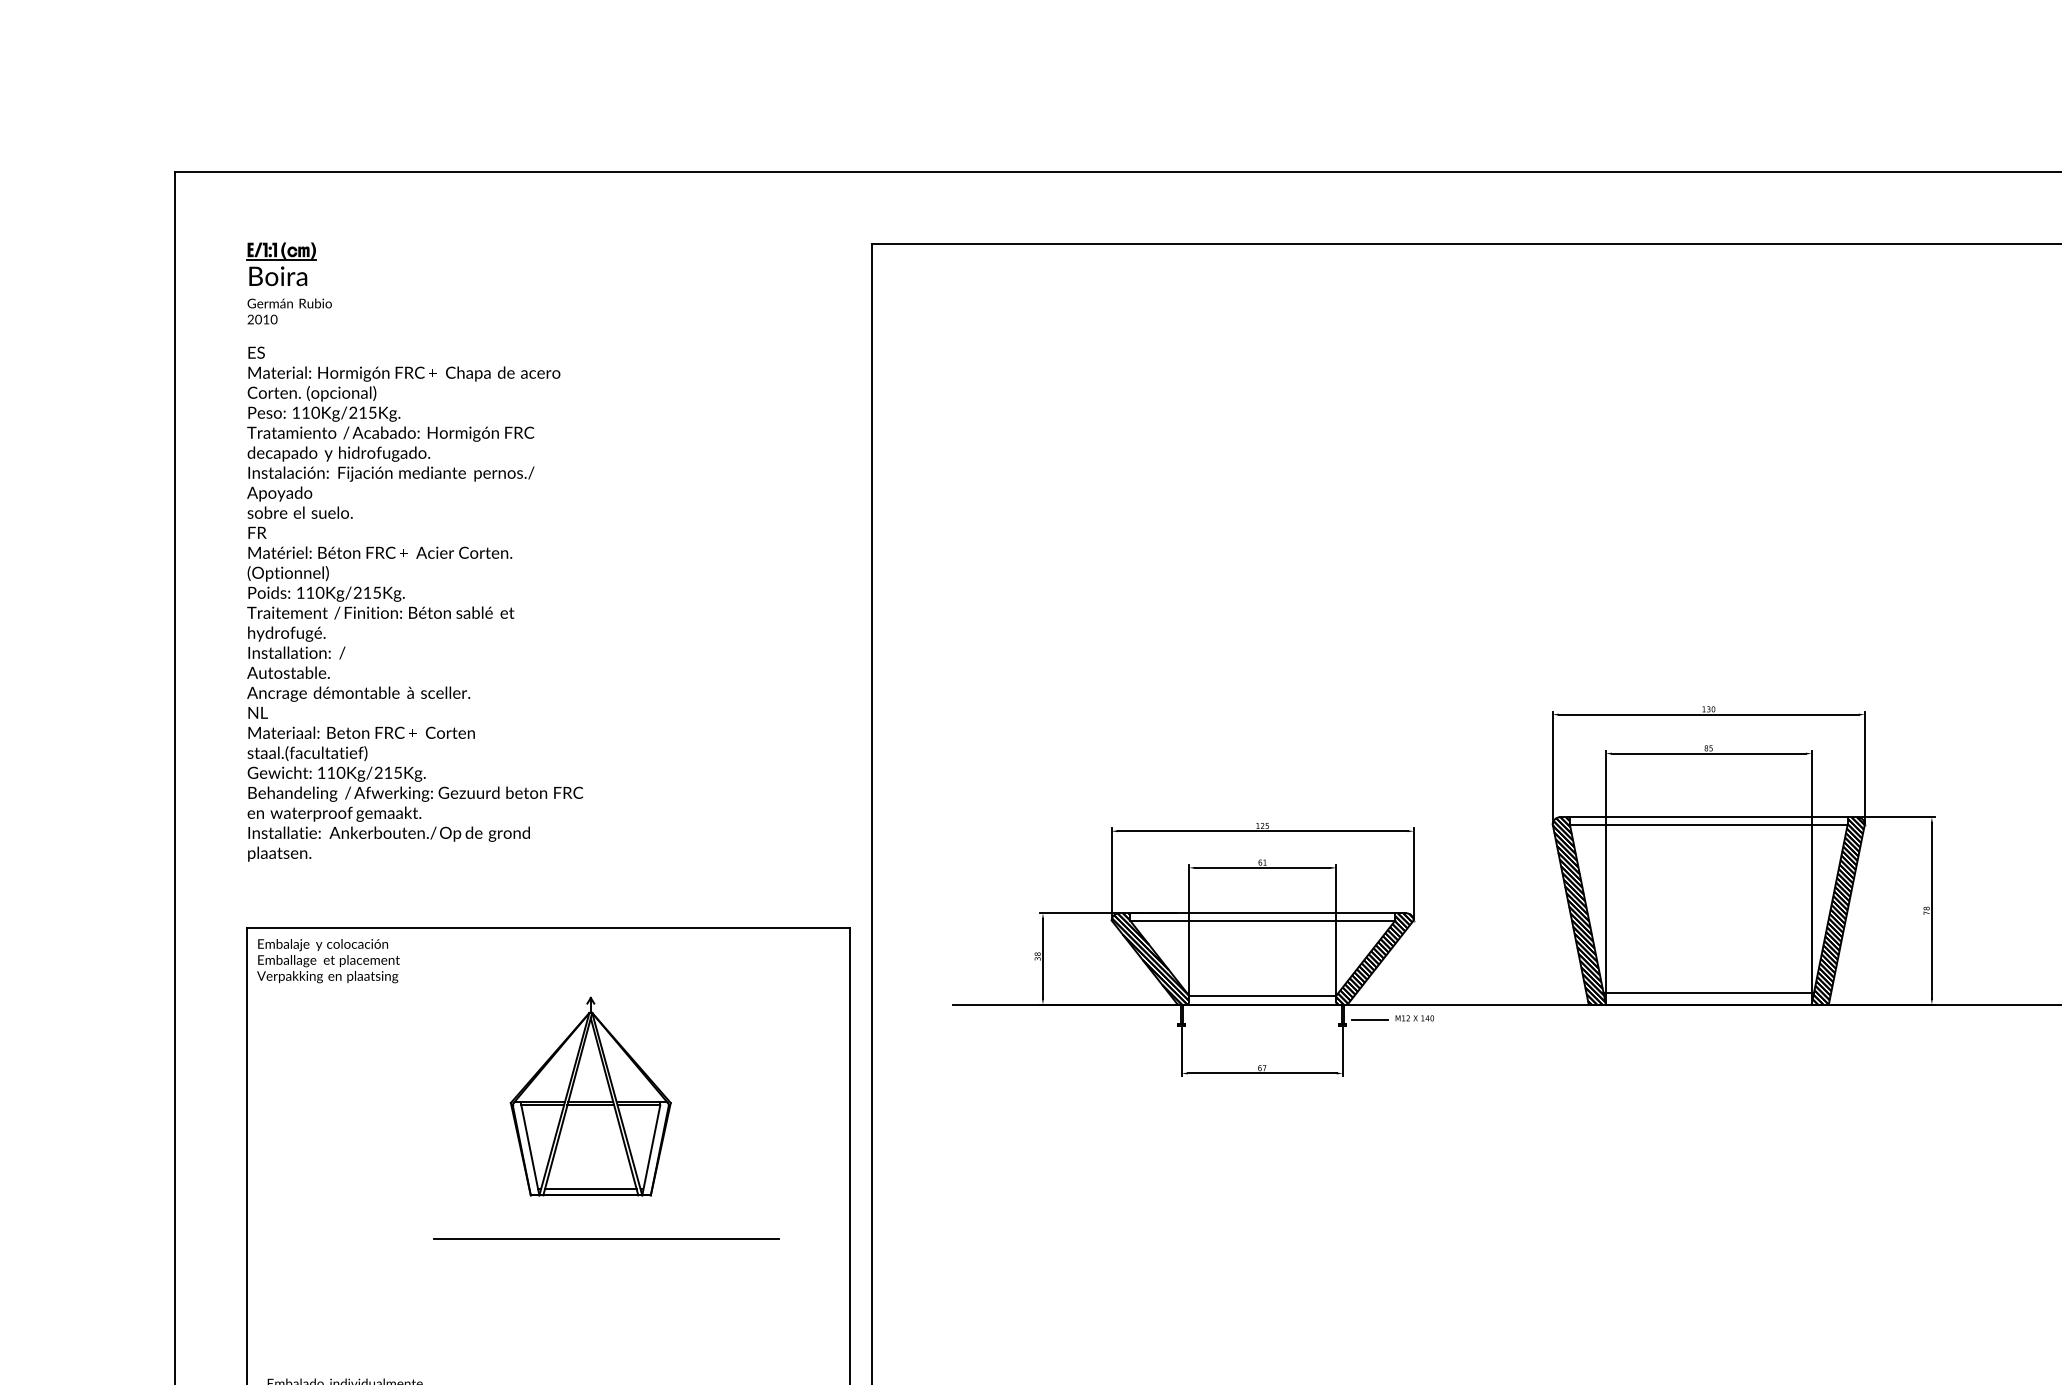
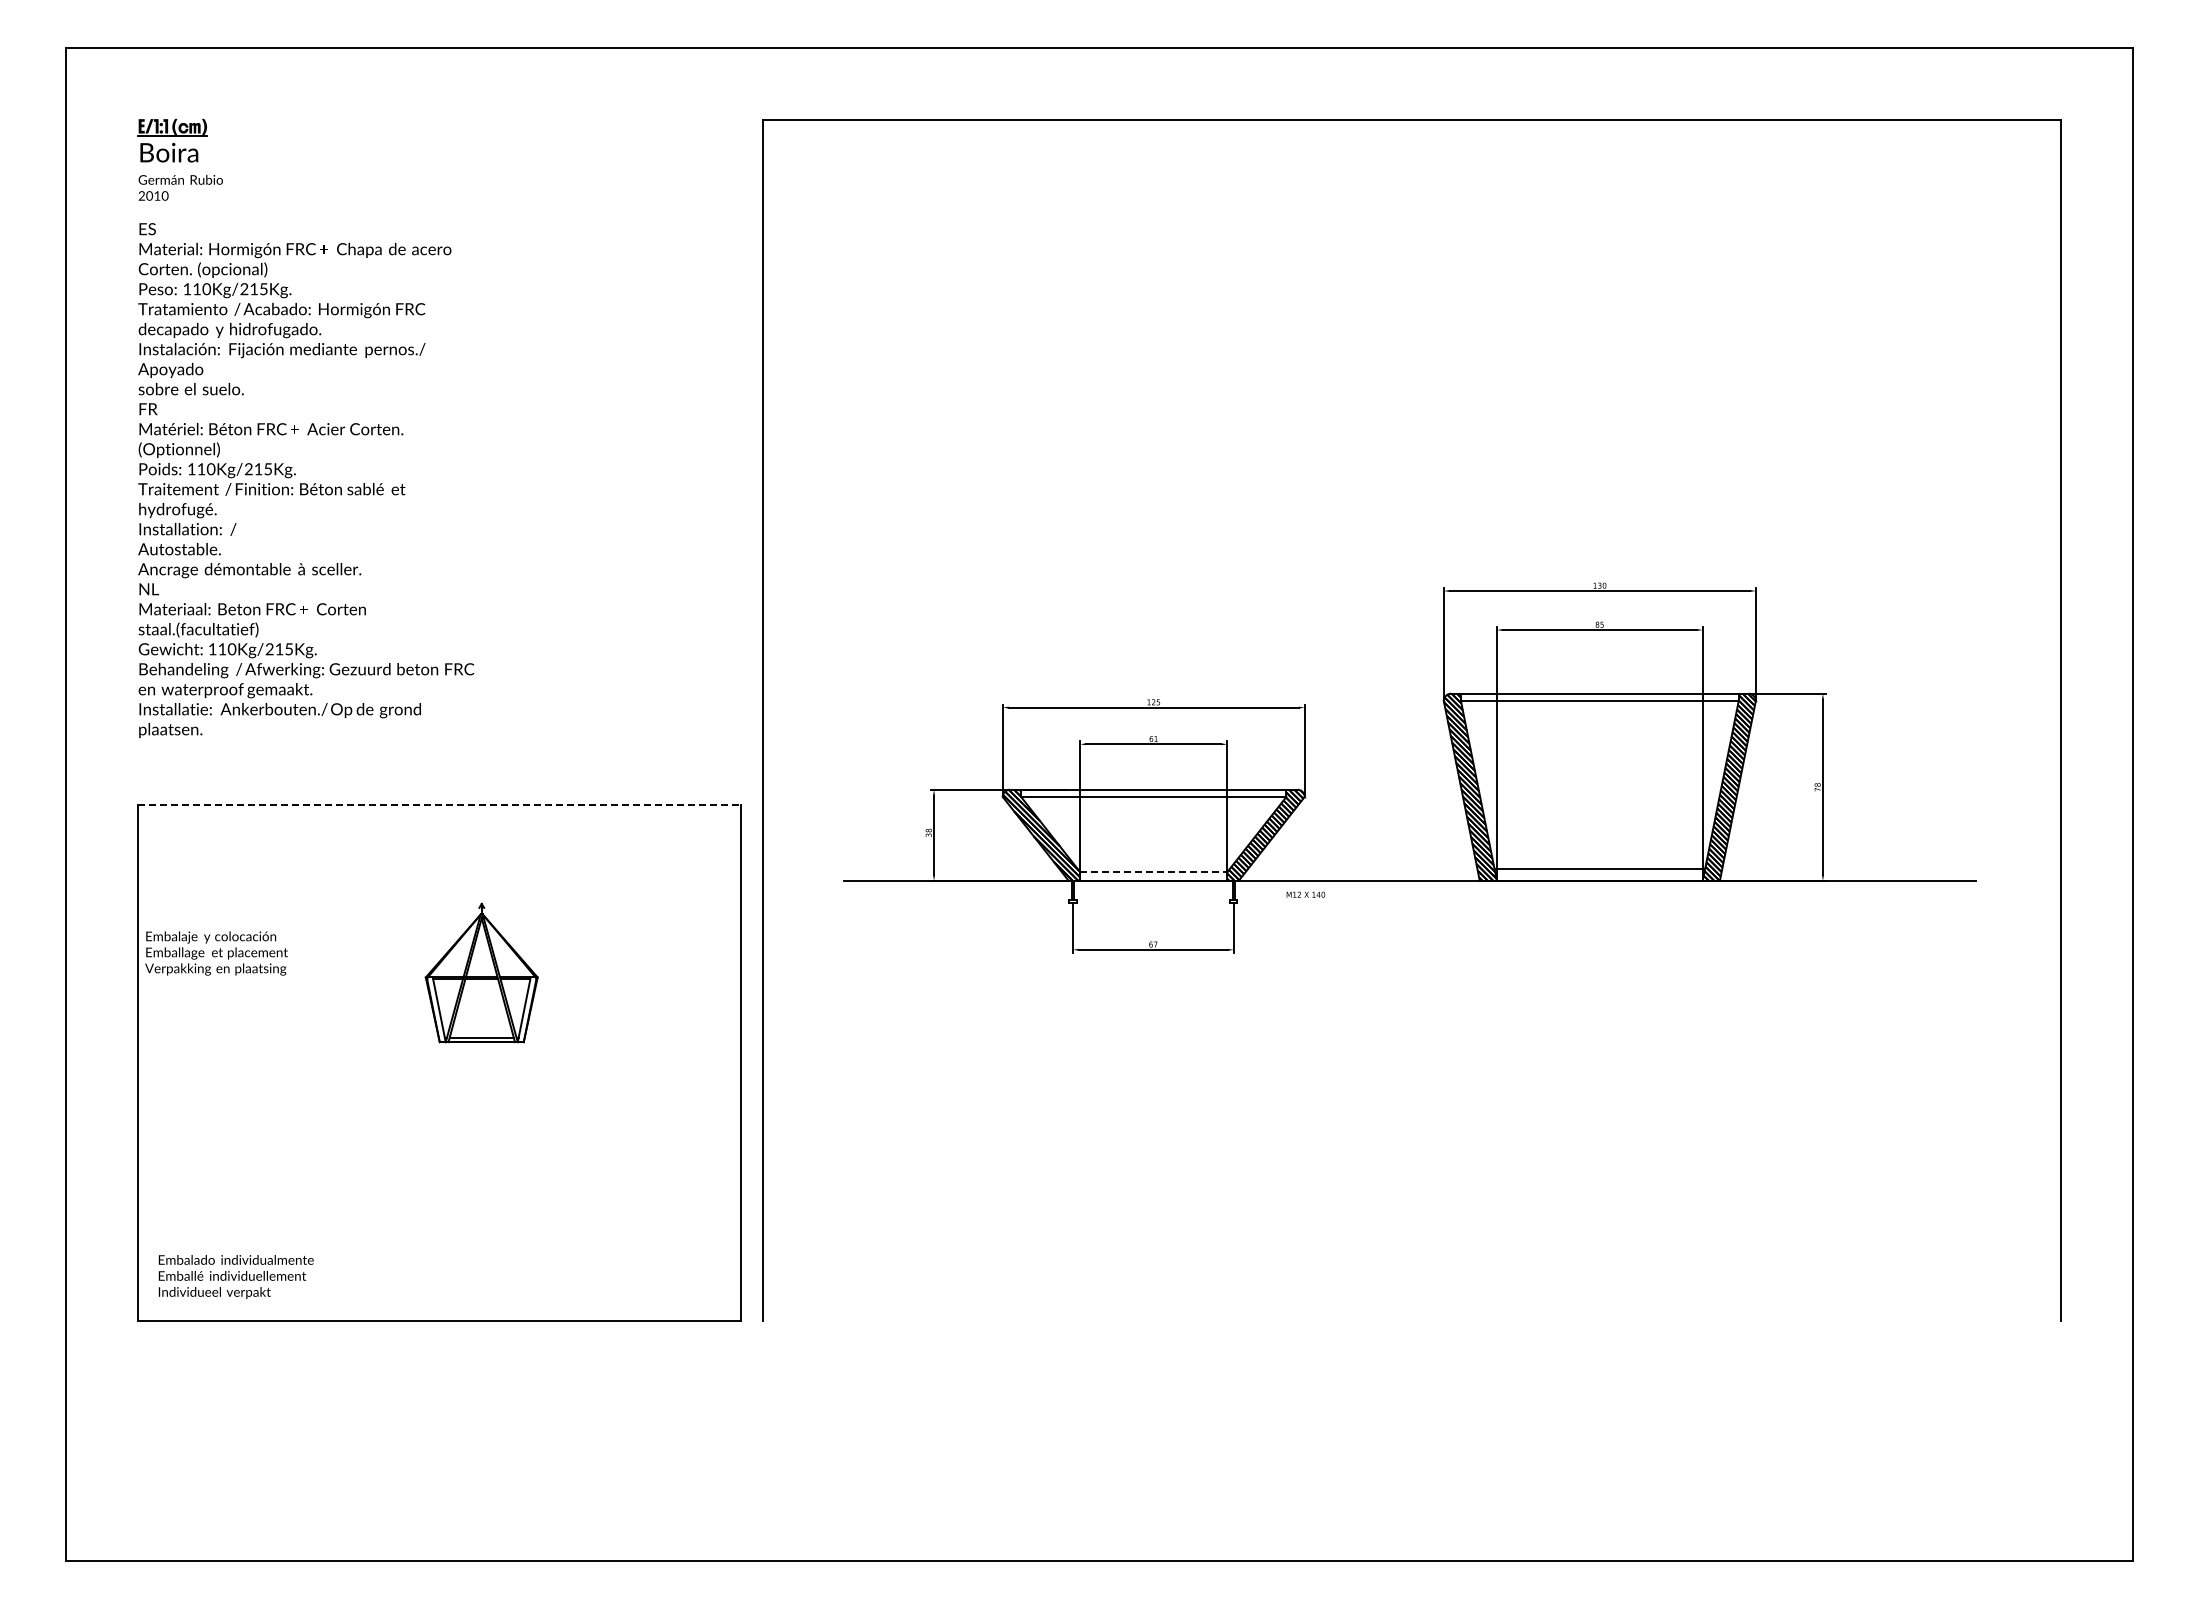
line: (548, 928) -> (439, 804), solid -> dashed
text: (328, 961) -> (216, 953), moved
line: (1262, 996) -> (1153, 872), solid -> dashed
line: (1370, 1020) -> (1261, 896), removed
part: (590, 1096) -> (481, 972), size x0.7
line: (606, 1239) -> (497, 1115), removed

